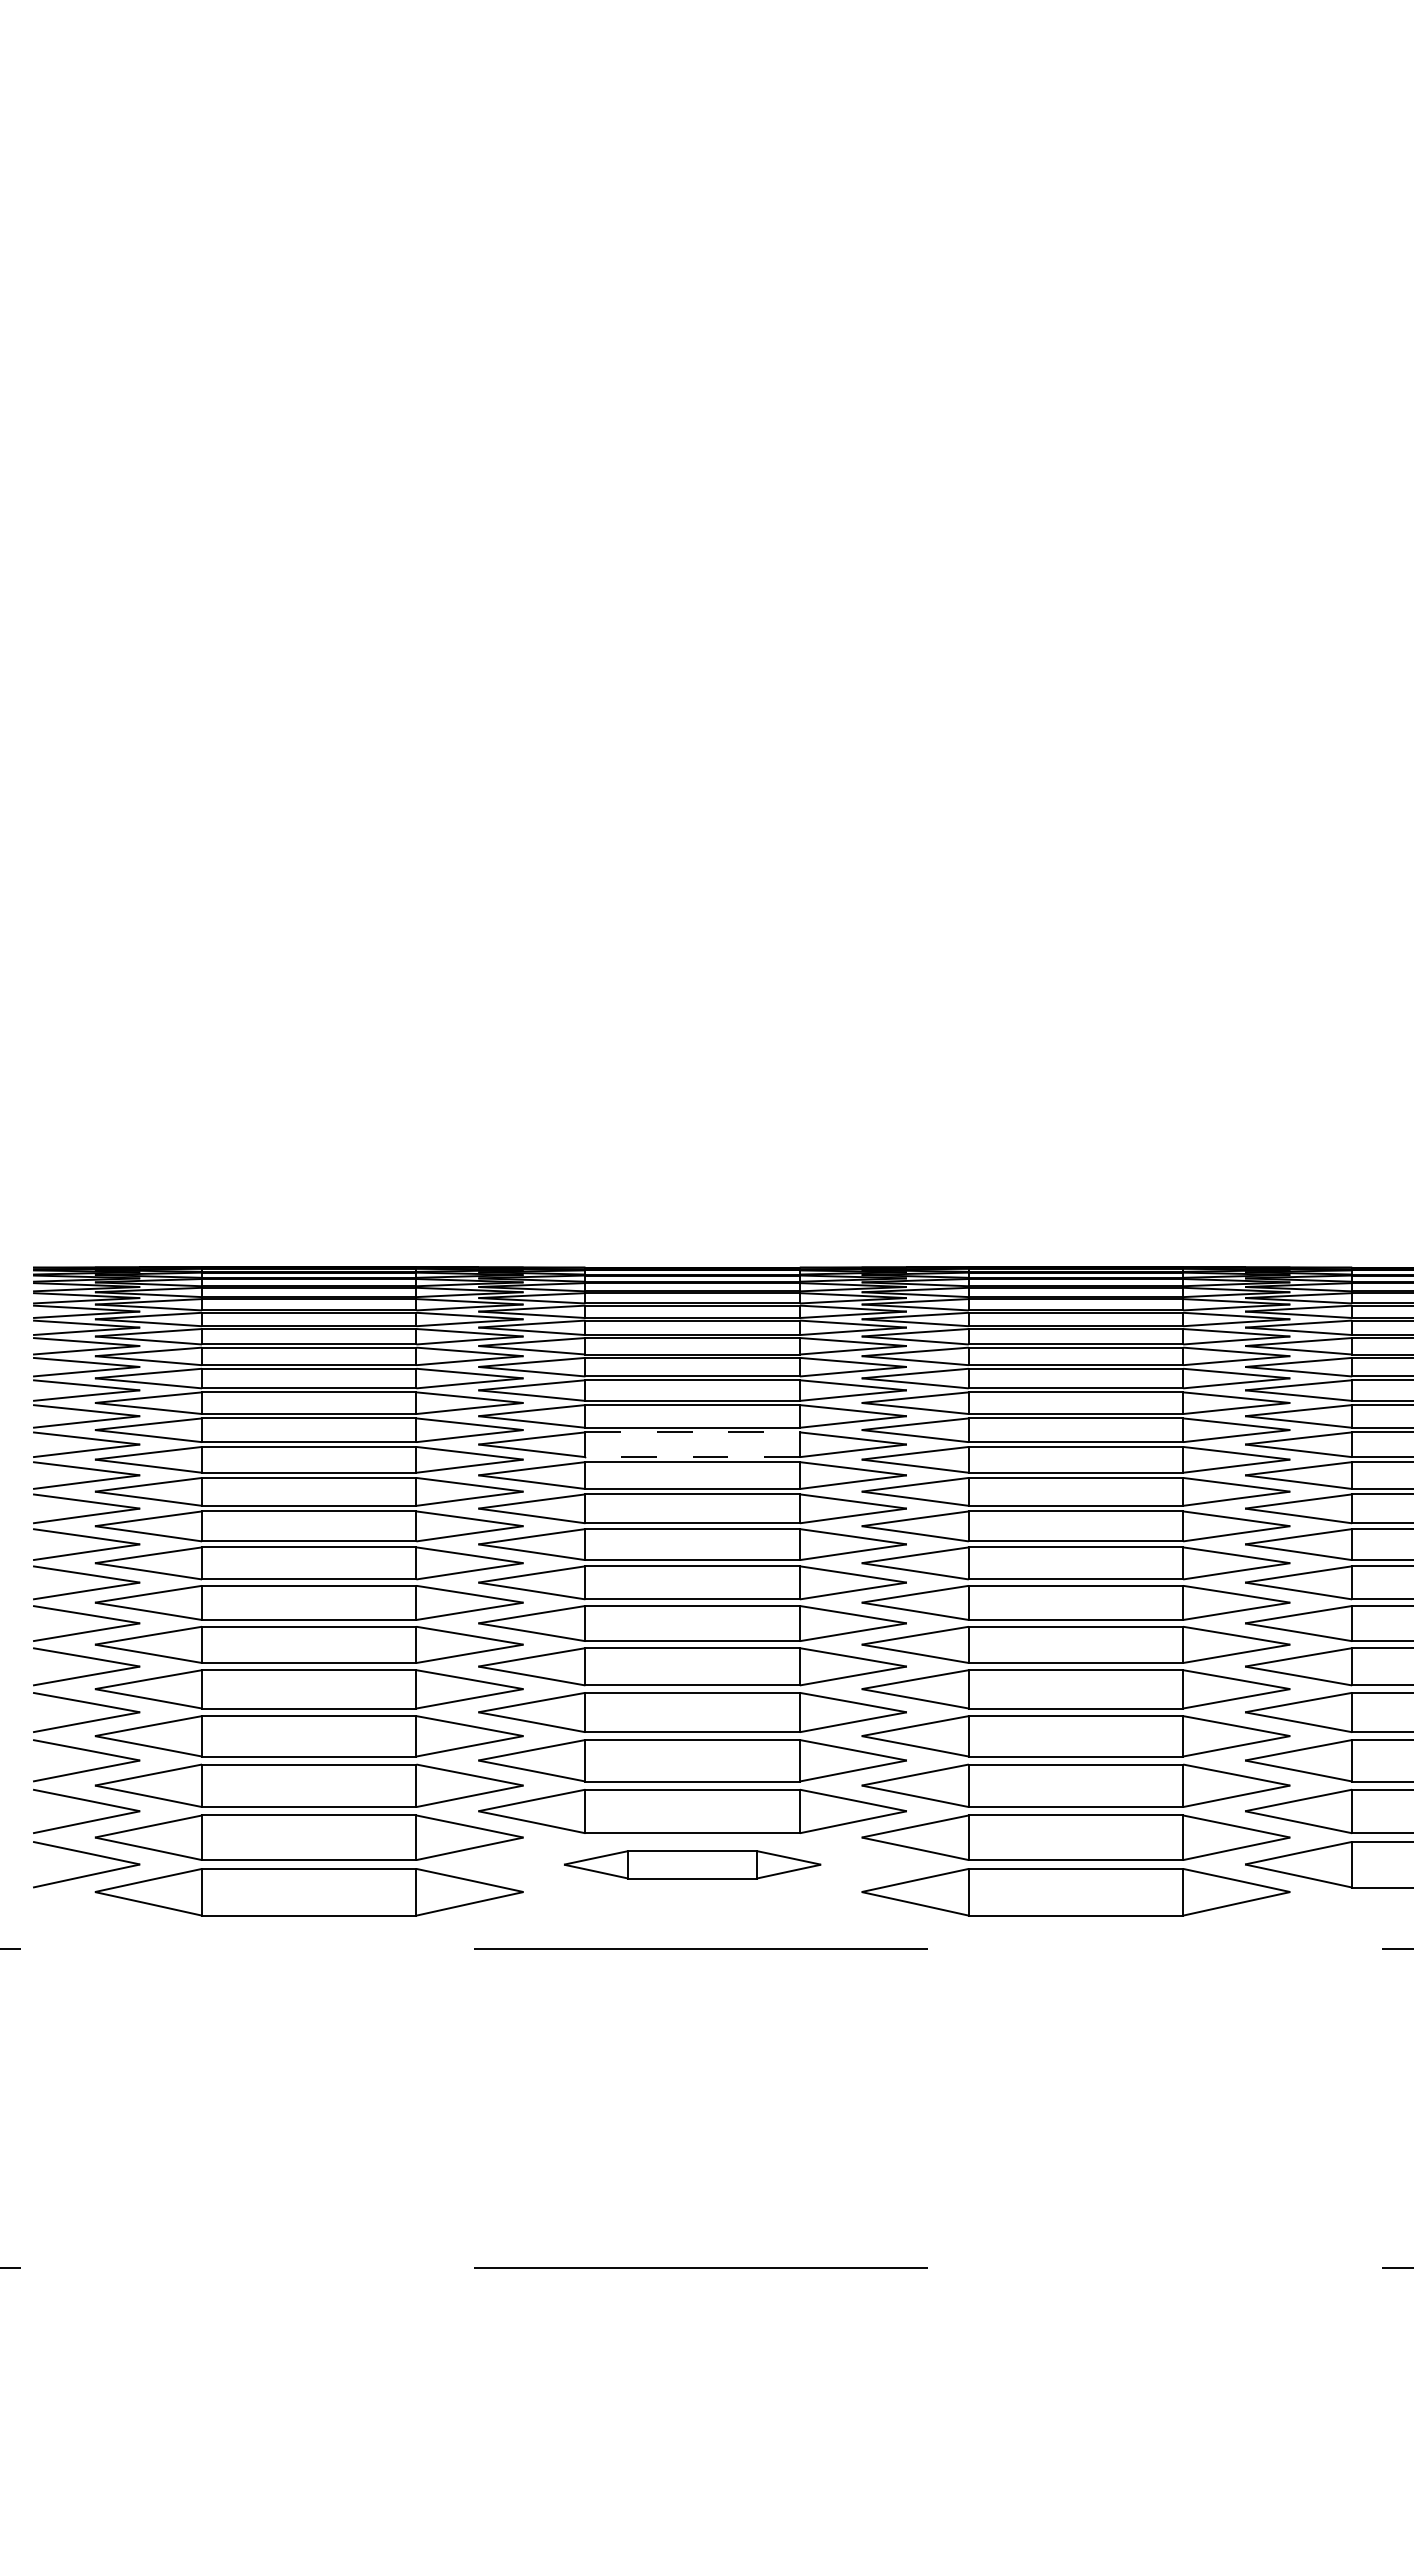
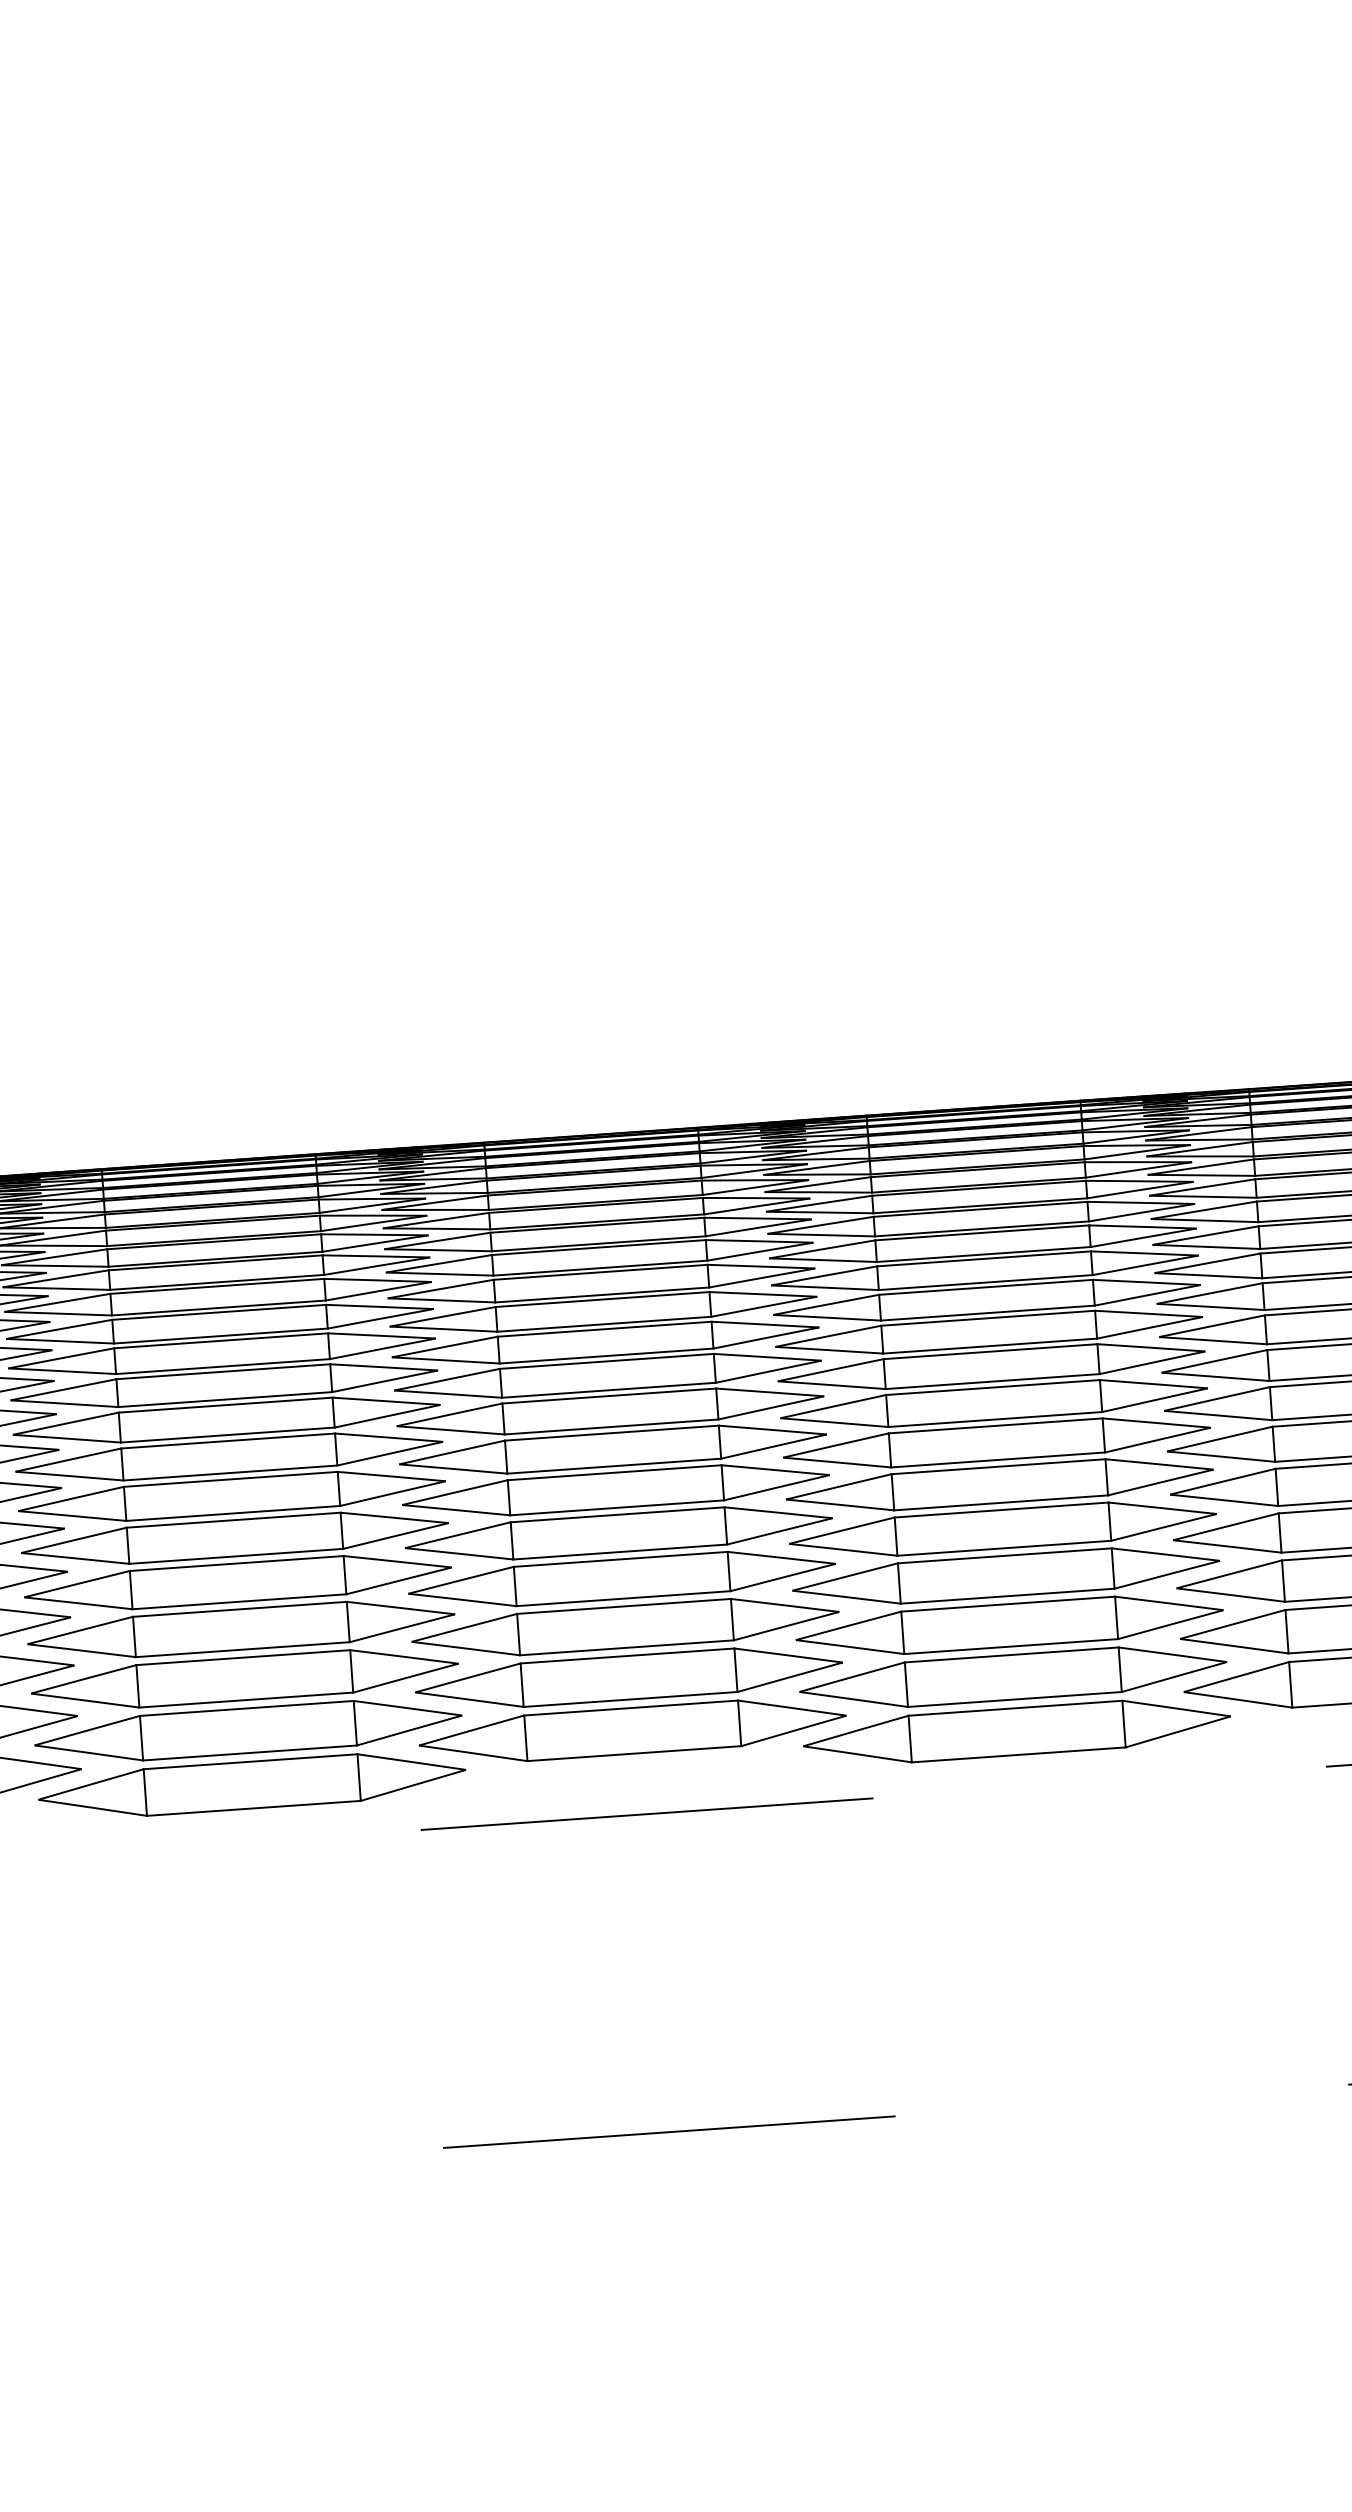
line: (693, 1432) -> (603, 1299), dashed -> solid
line: (692, 1457) -> (604, 1324), dashed -> solid
part: (692, 1864) -> (632, 1730), size x1.67

